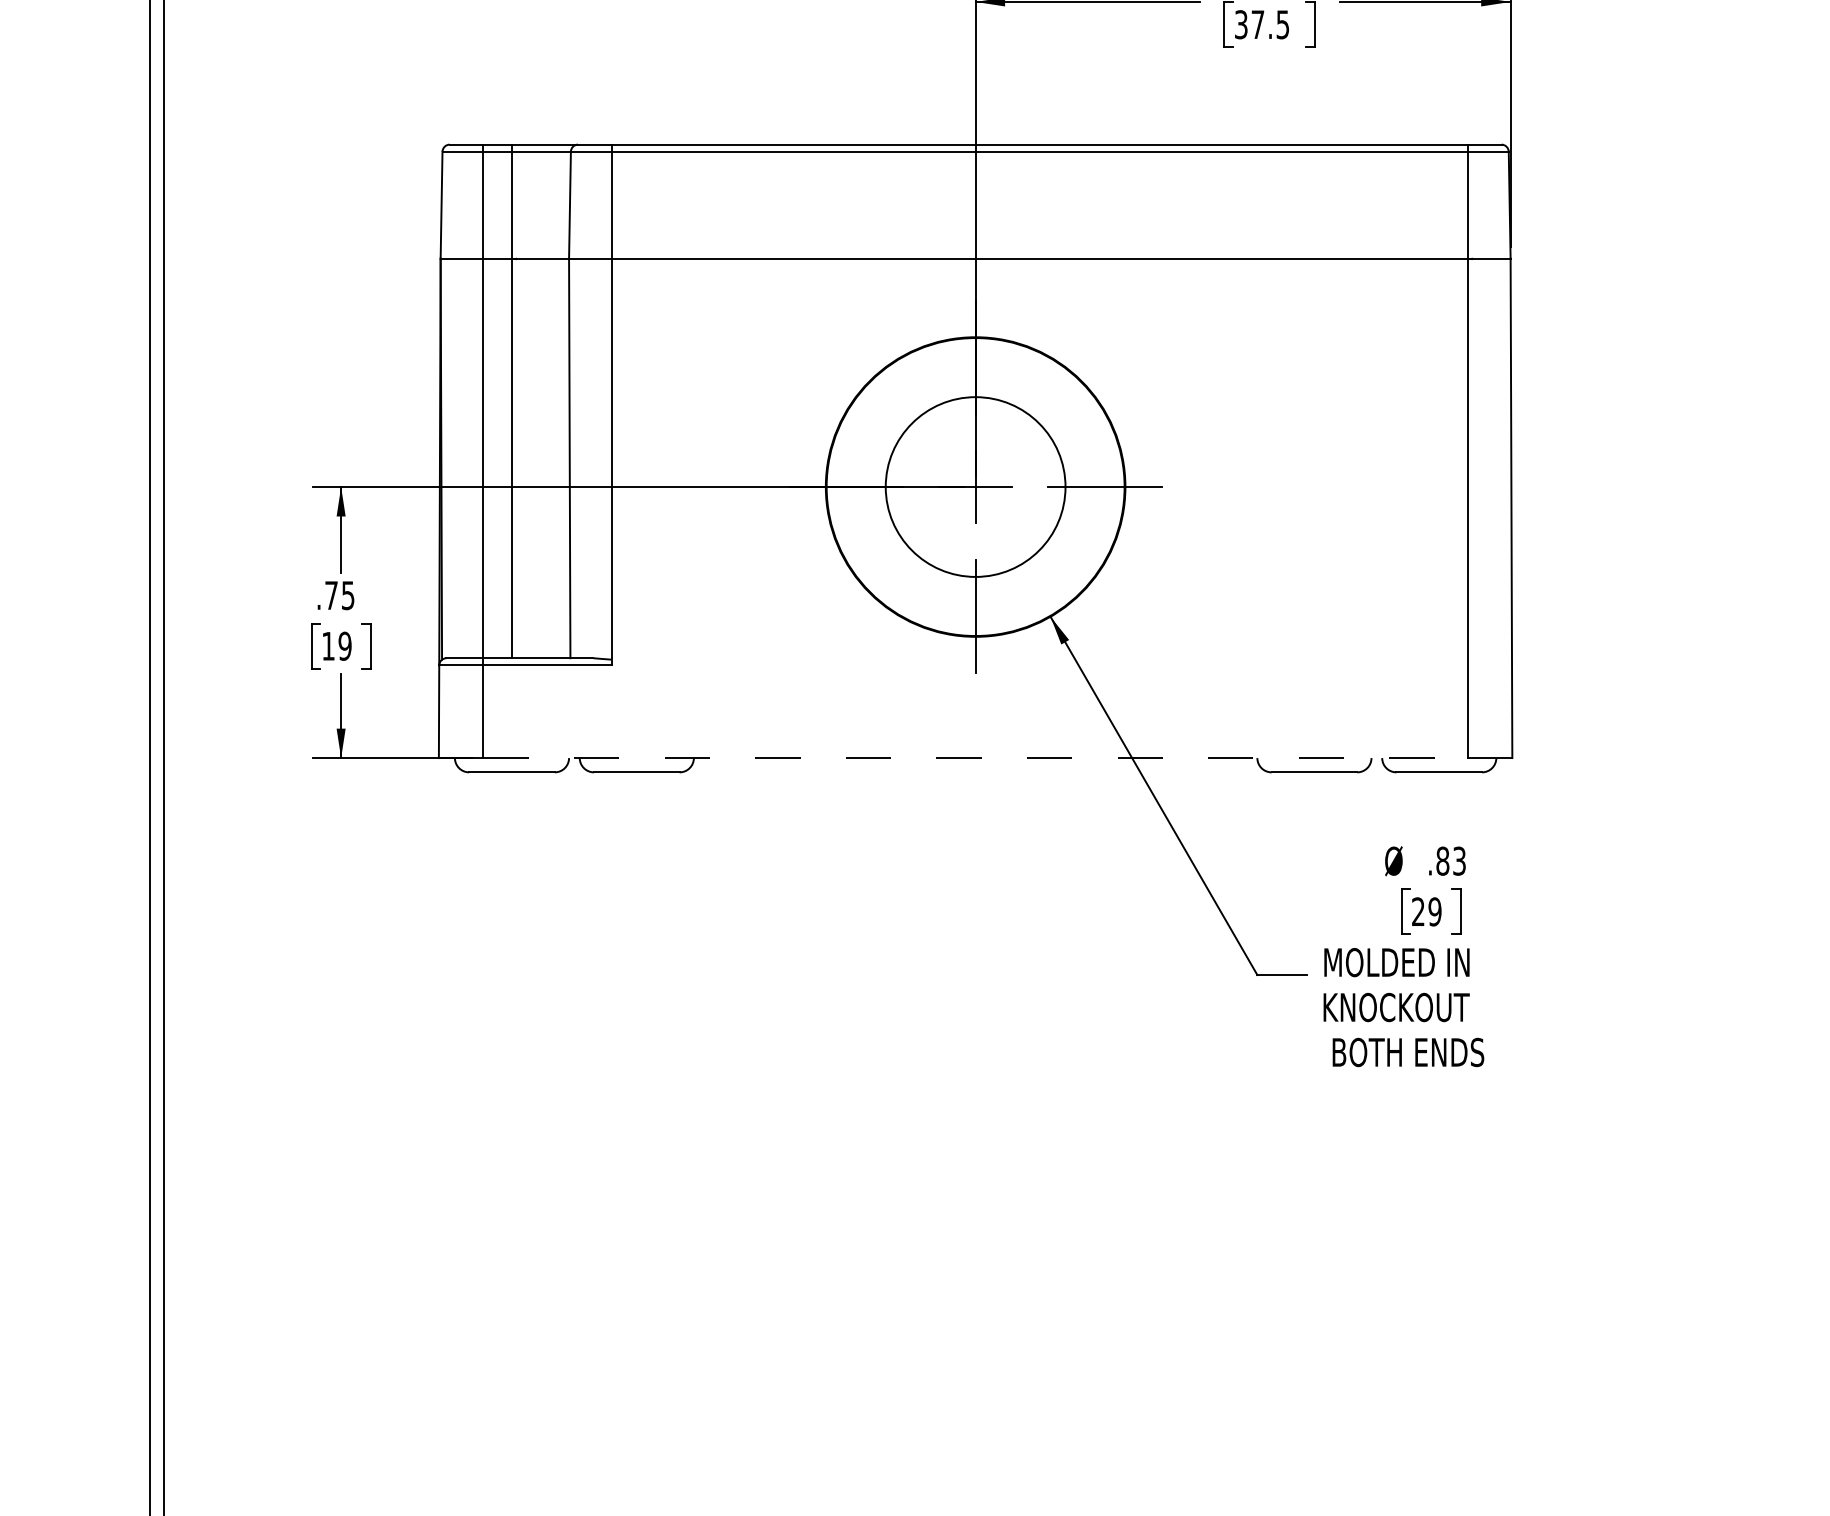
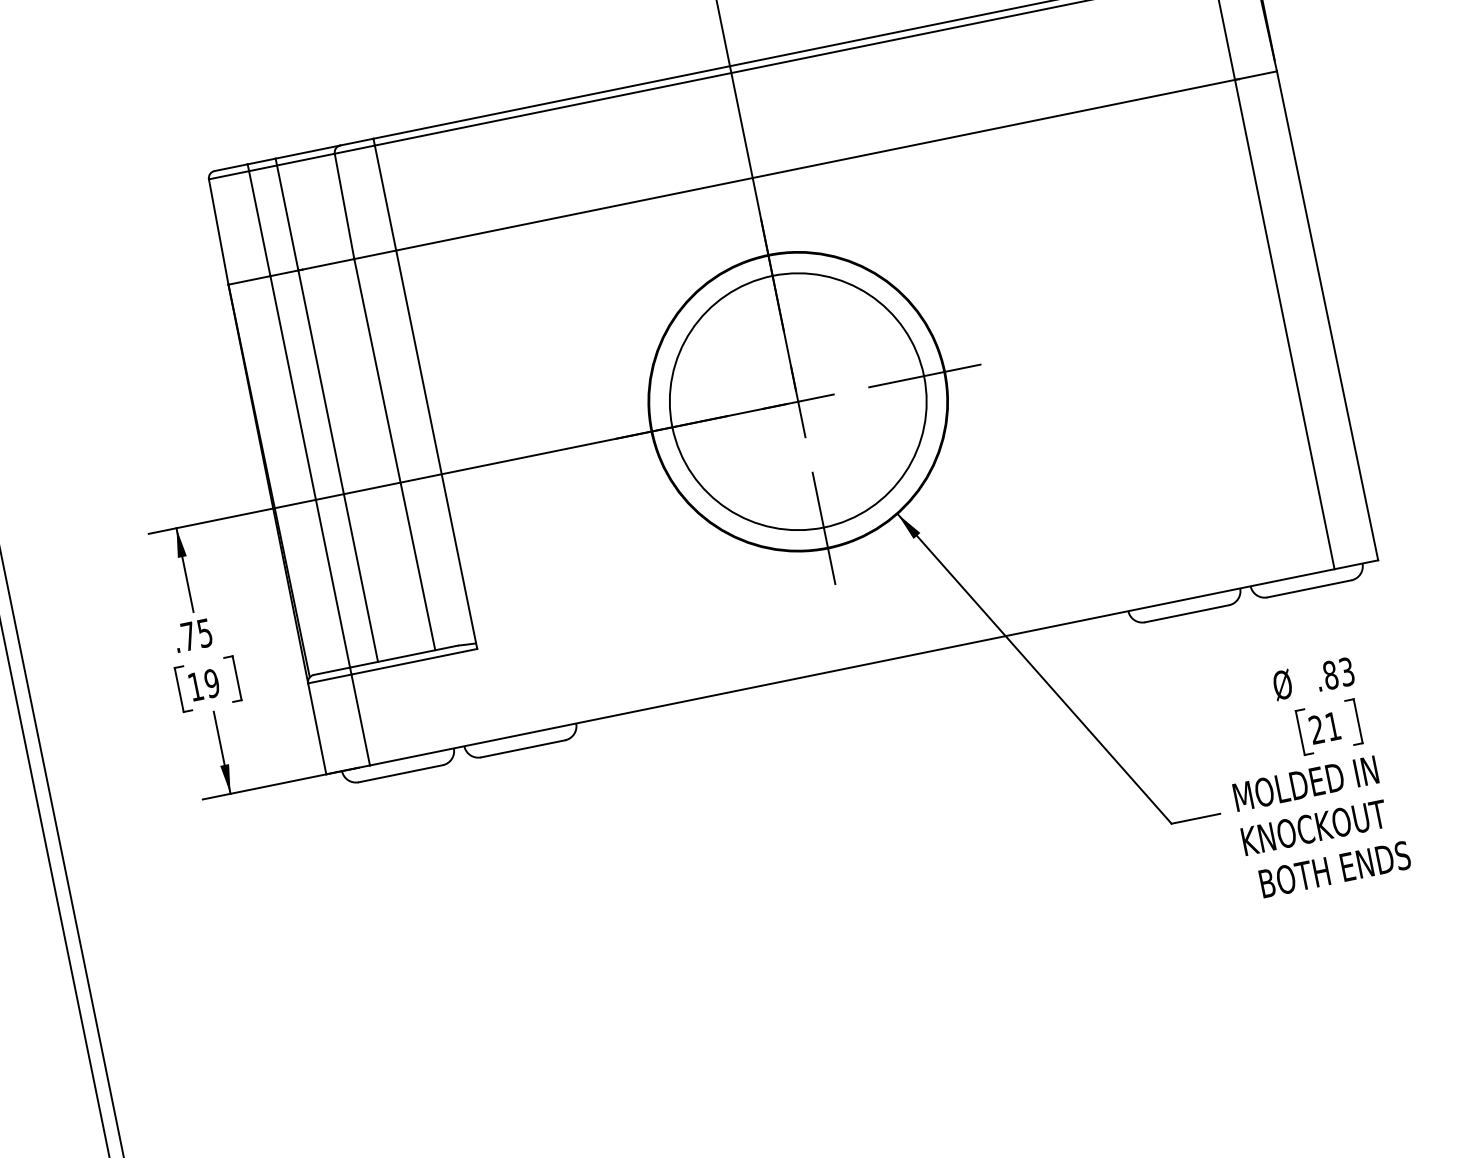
circle: (975, 486) -> (798, 401), size x1.43
line: (976, 758) -> (853, 667), dashed -> solid
text: (1434, 911) -> (1332, 726), 29 -> 21

